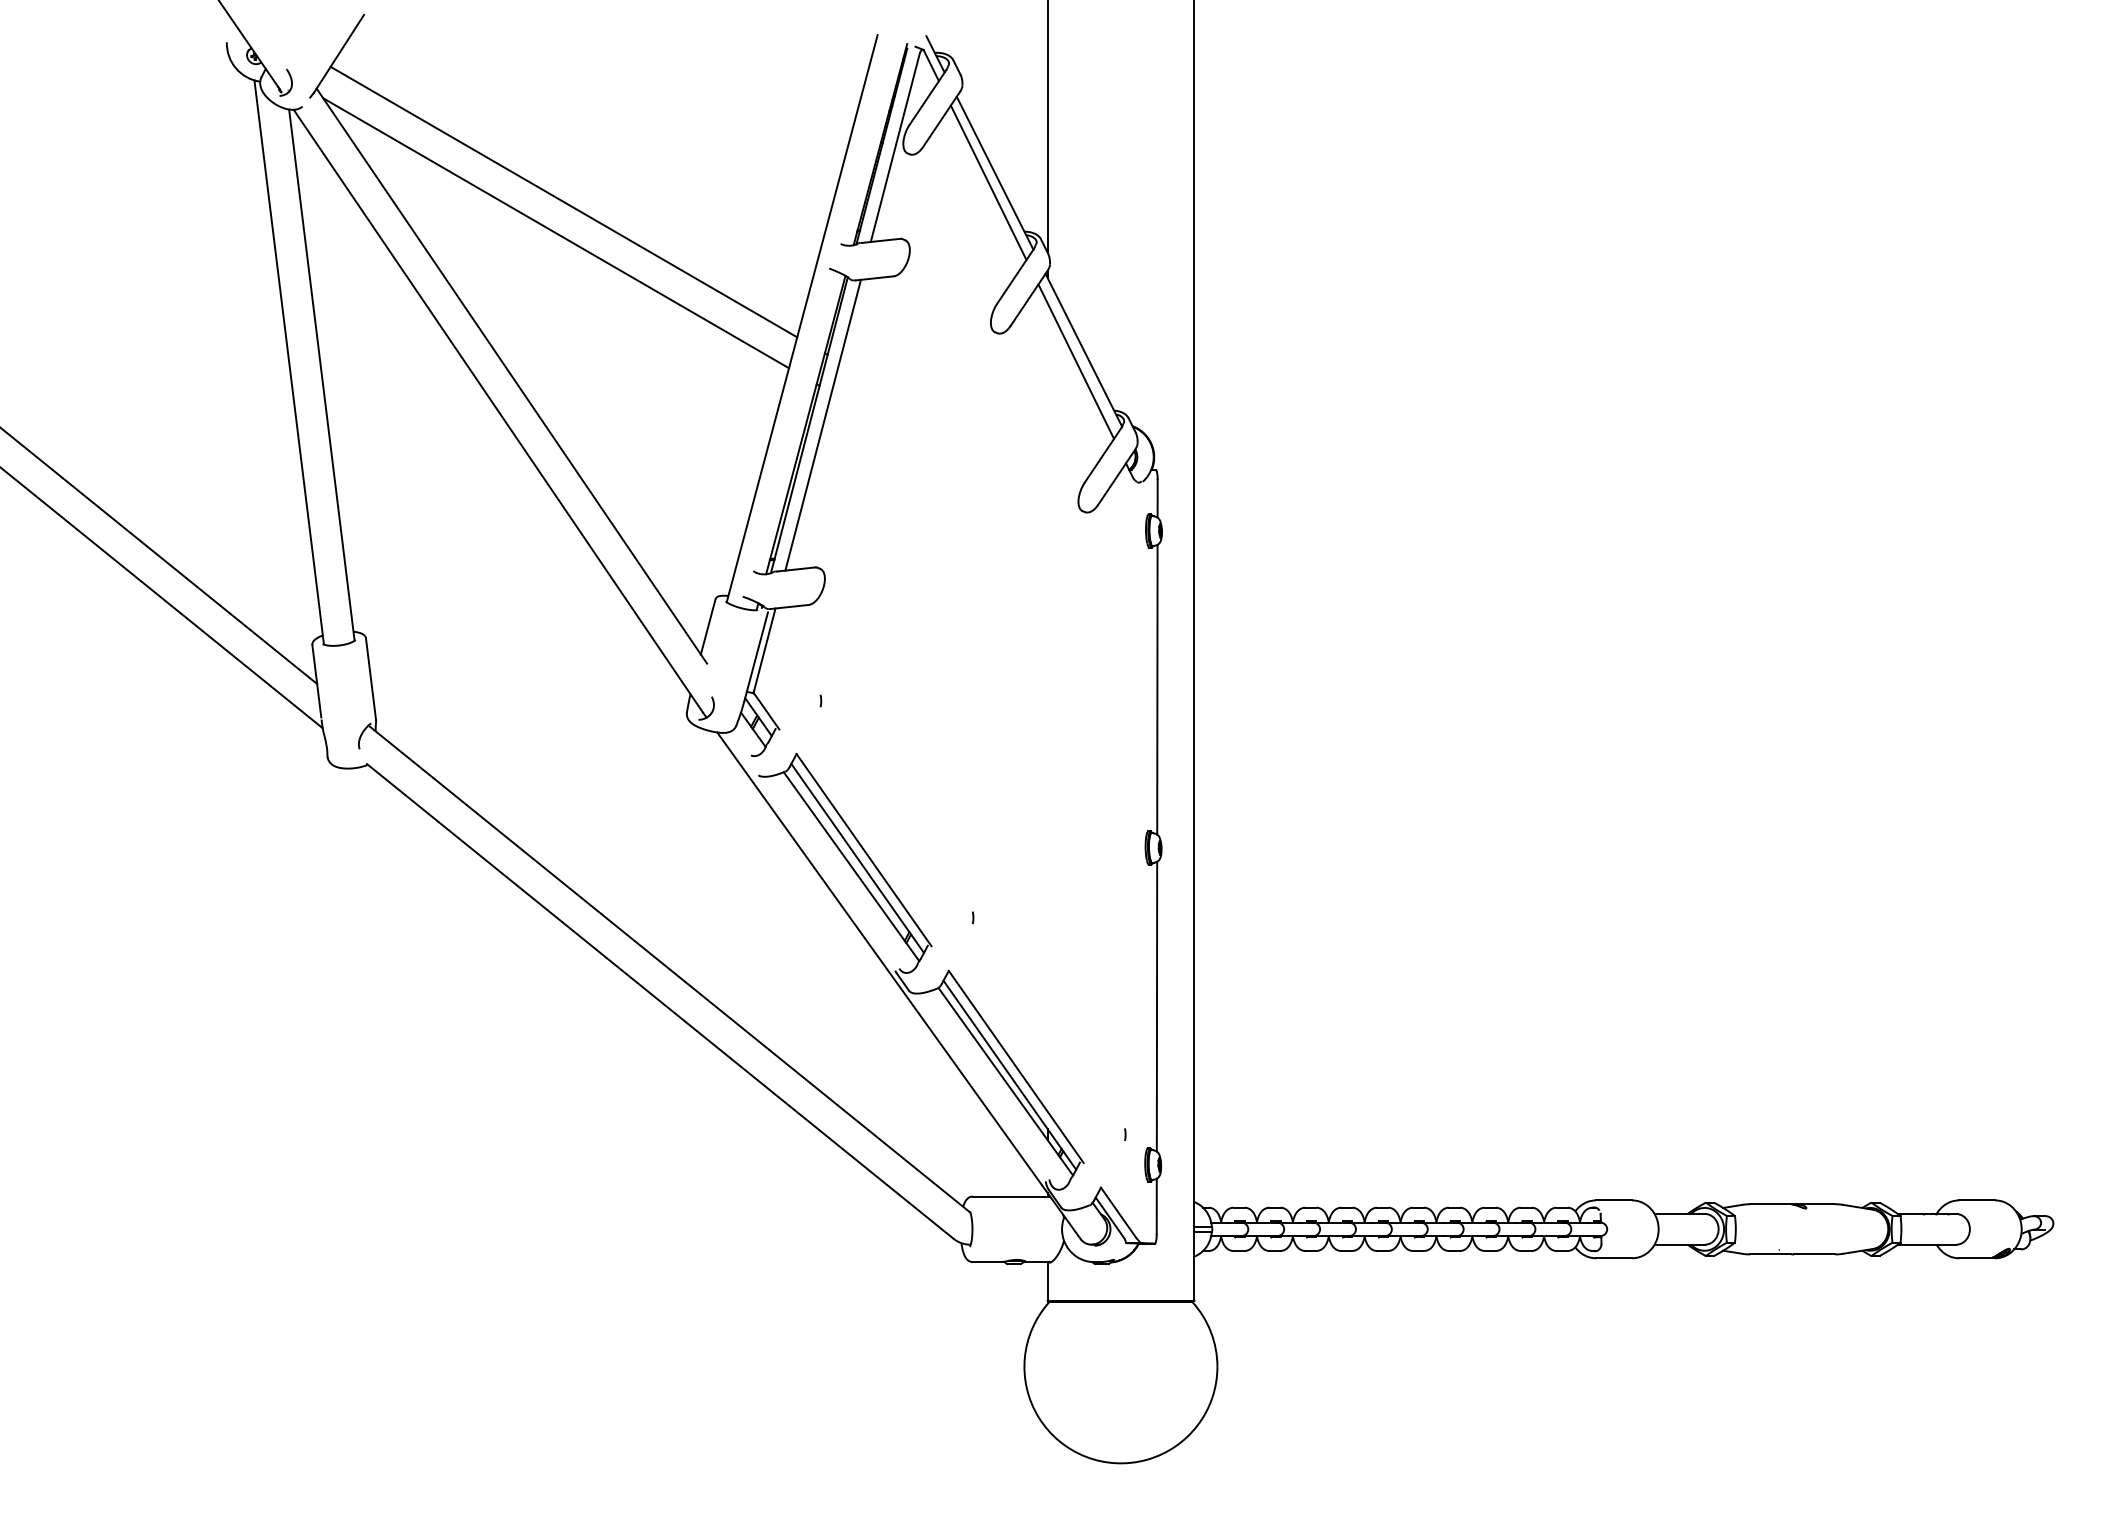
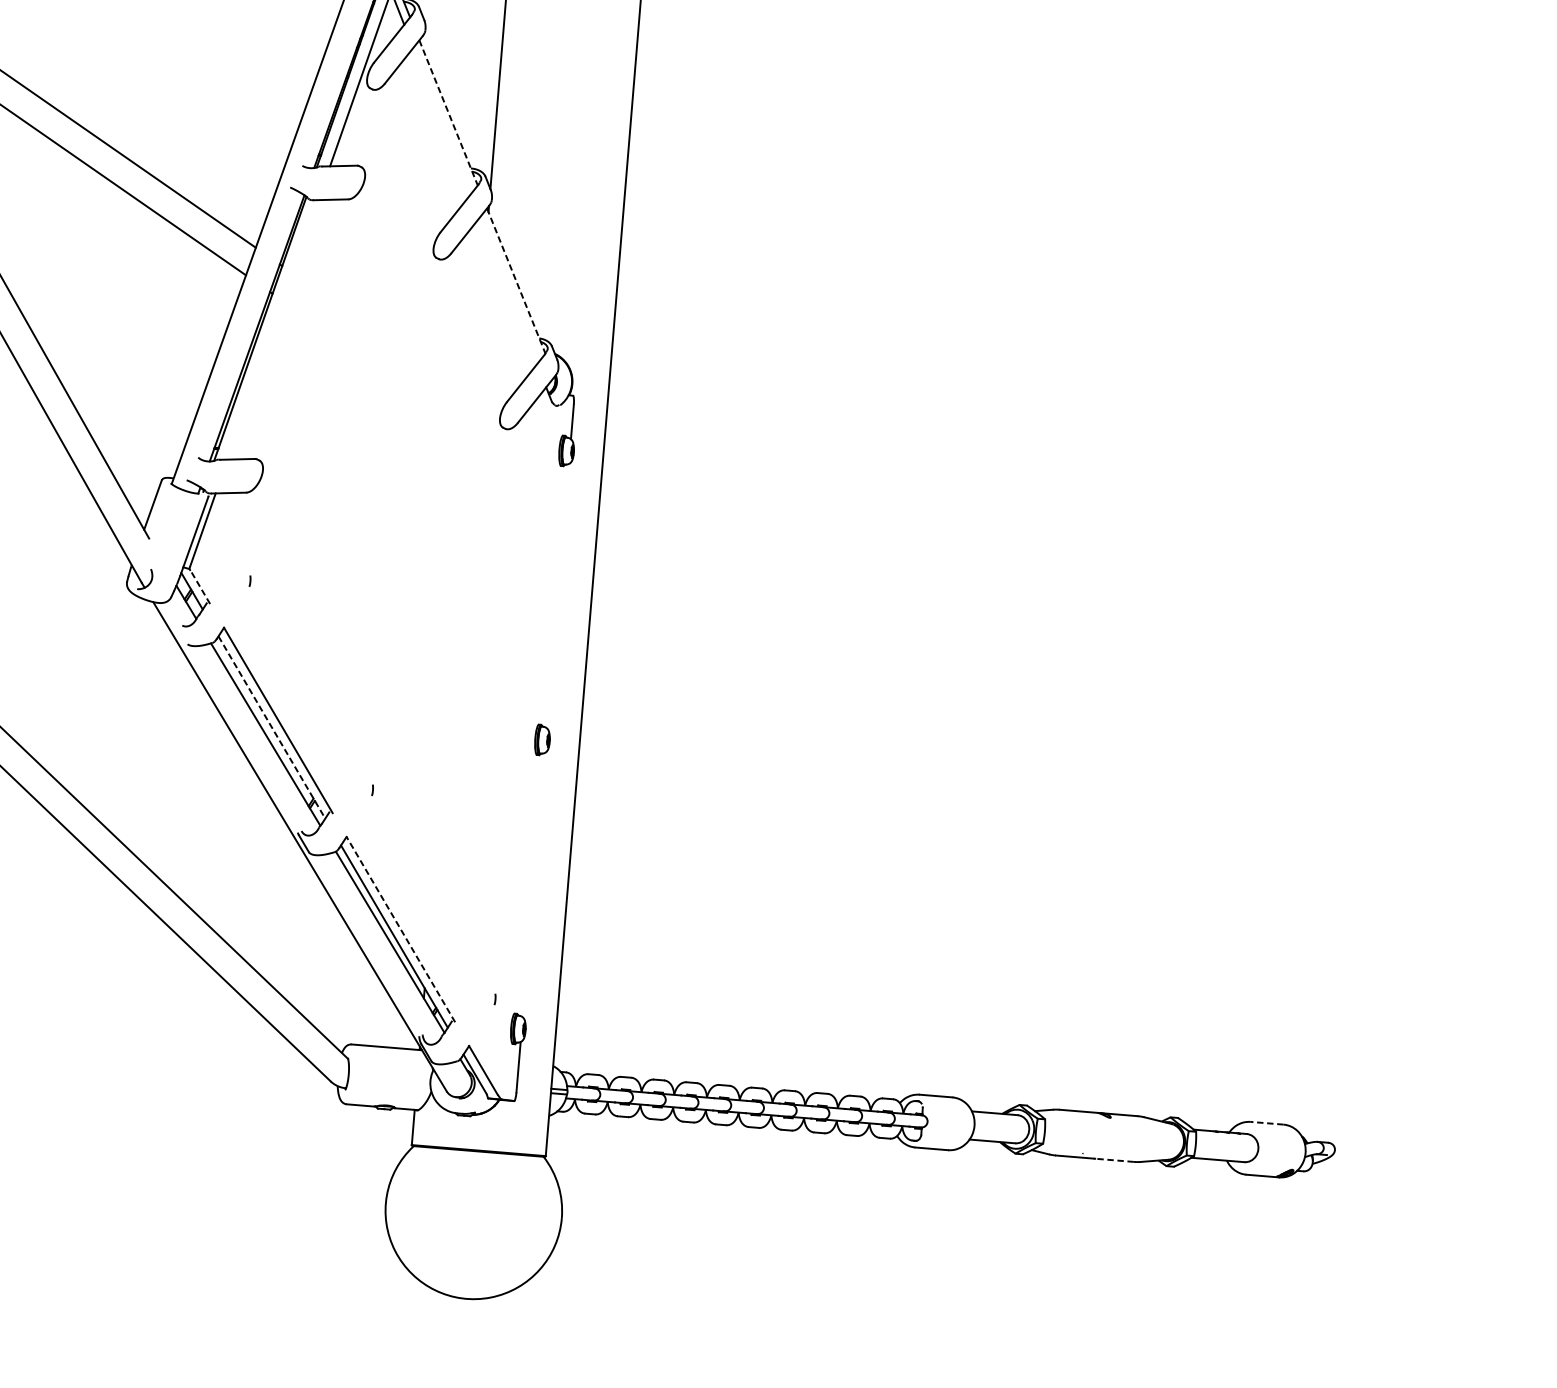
line: (995, 173) -> (448, 113), solid -> dashed
line: (988, 182) -> (441, 120), removed
line: (1084, 350) -> (516, 281), solid -> dashed
line: (1076, 361) -> (508, 290), removed
line: (822, 424) -> (272, 329), removed
line: (1157, 689) -> (557, 595), removed
line: (767, 711) -> (200, 586), solid -> dashed
line: (857, 858) -> (271, 727), solid -> dashed
line: (1156, 1006) -> (533, 884), removed
line: (1015, 1066) -> (400, 929), solid -> dashed
line: (1977, 1200) -> (1267, 1123), solid -> dashed
line: (1814, 1254) -> (1114, 1160), solid -> dashed

